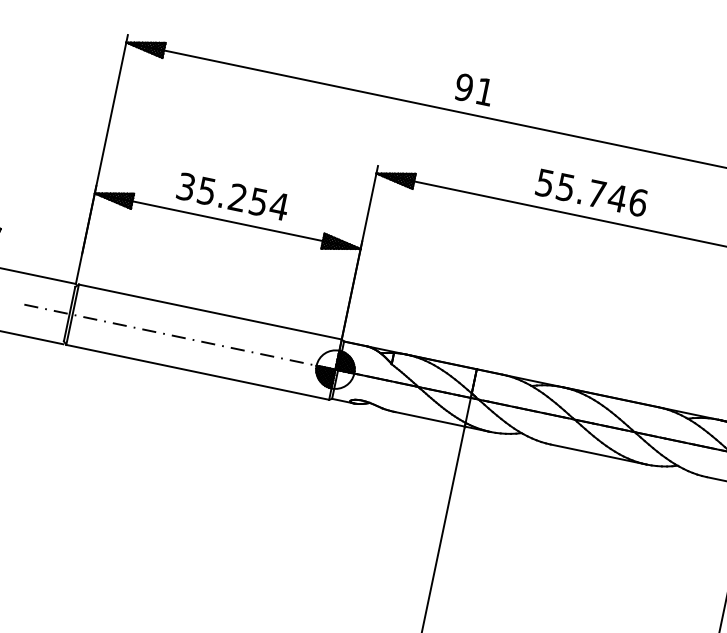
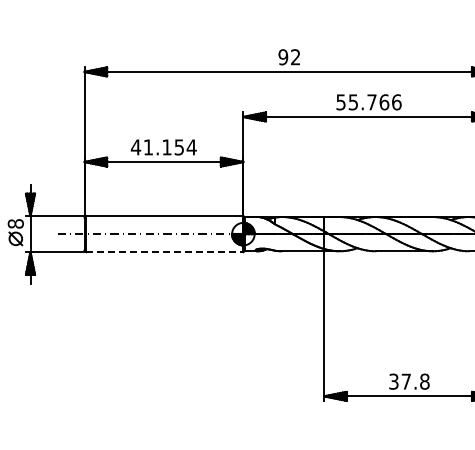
text: (484, 92) -> (295, 57), 91 -> 92
text: (210, 192) -> (150, 147), 35.254 -> 41.154
text: (617, 198) -> (384, 102), 55.746 -> 55.766
line: (196, 372) -> (164, 252), solid -> dashed

